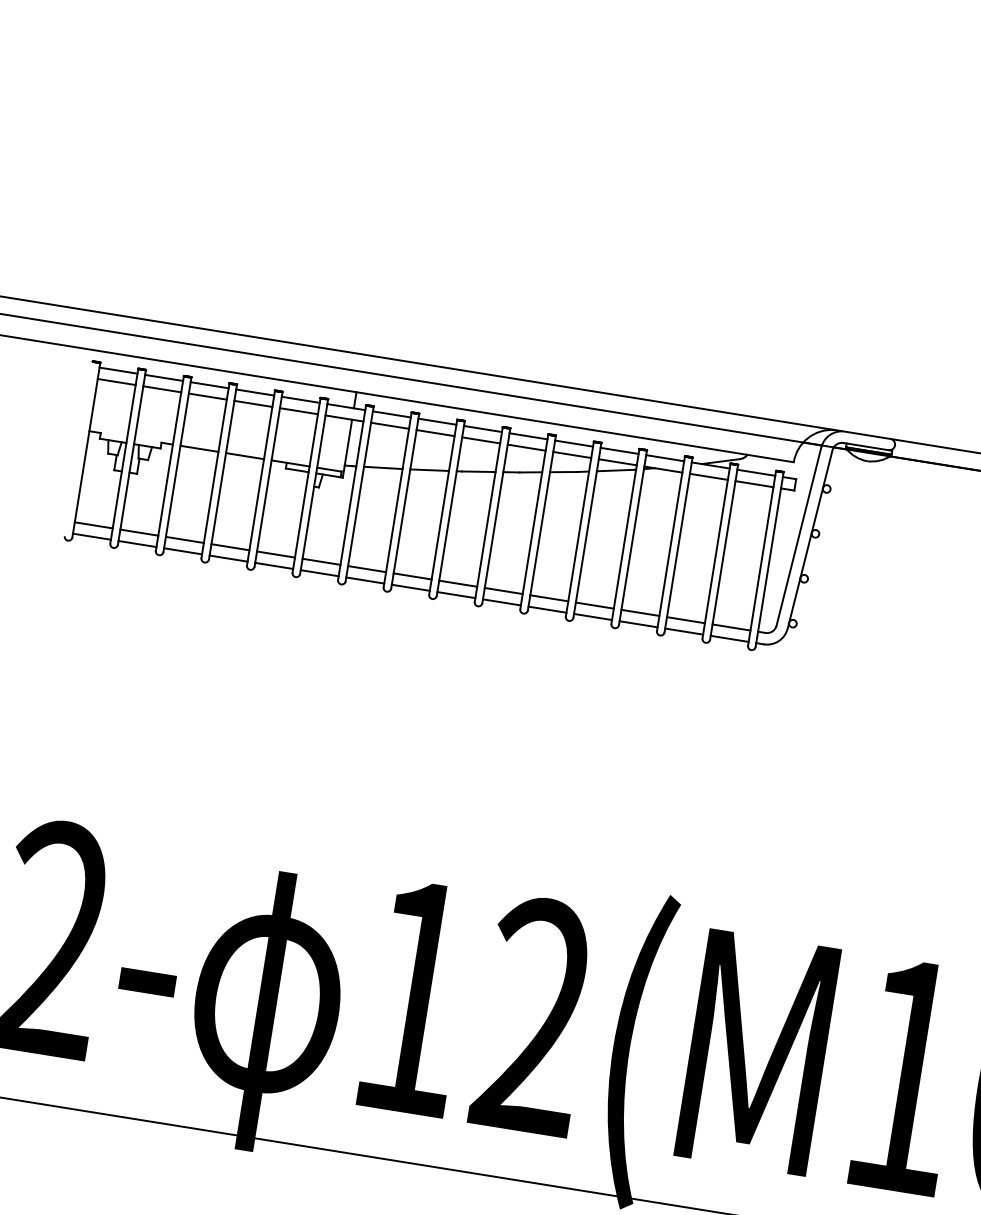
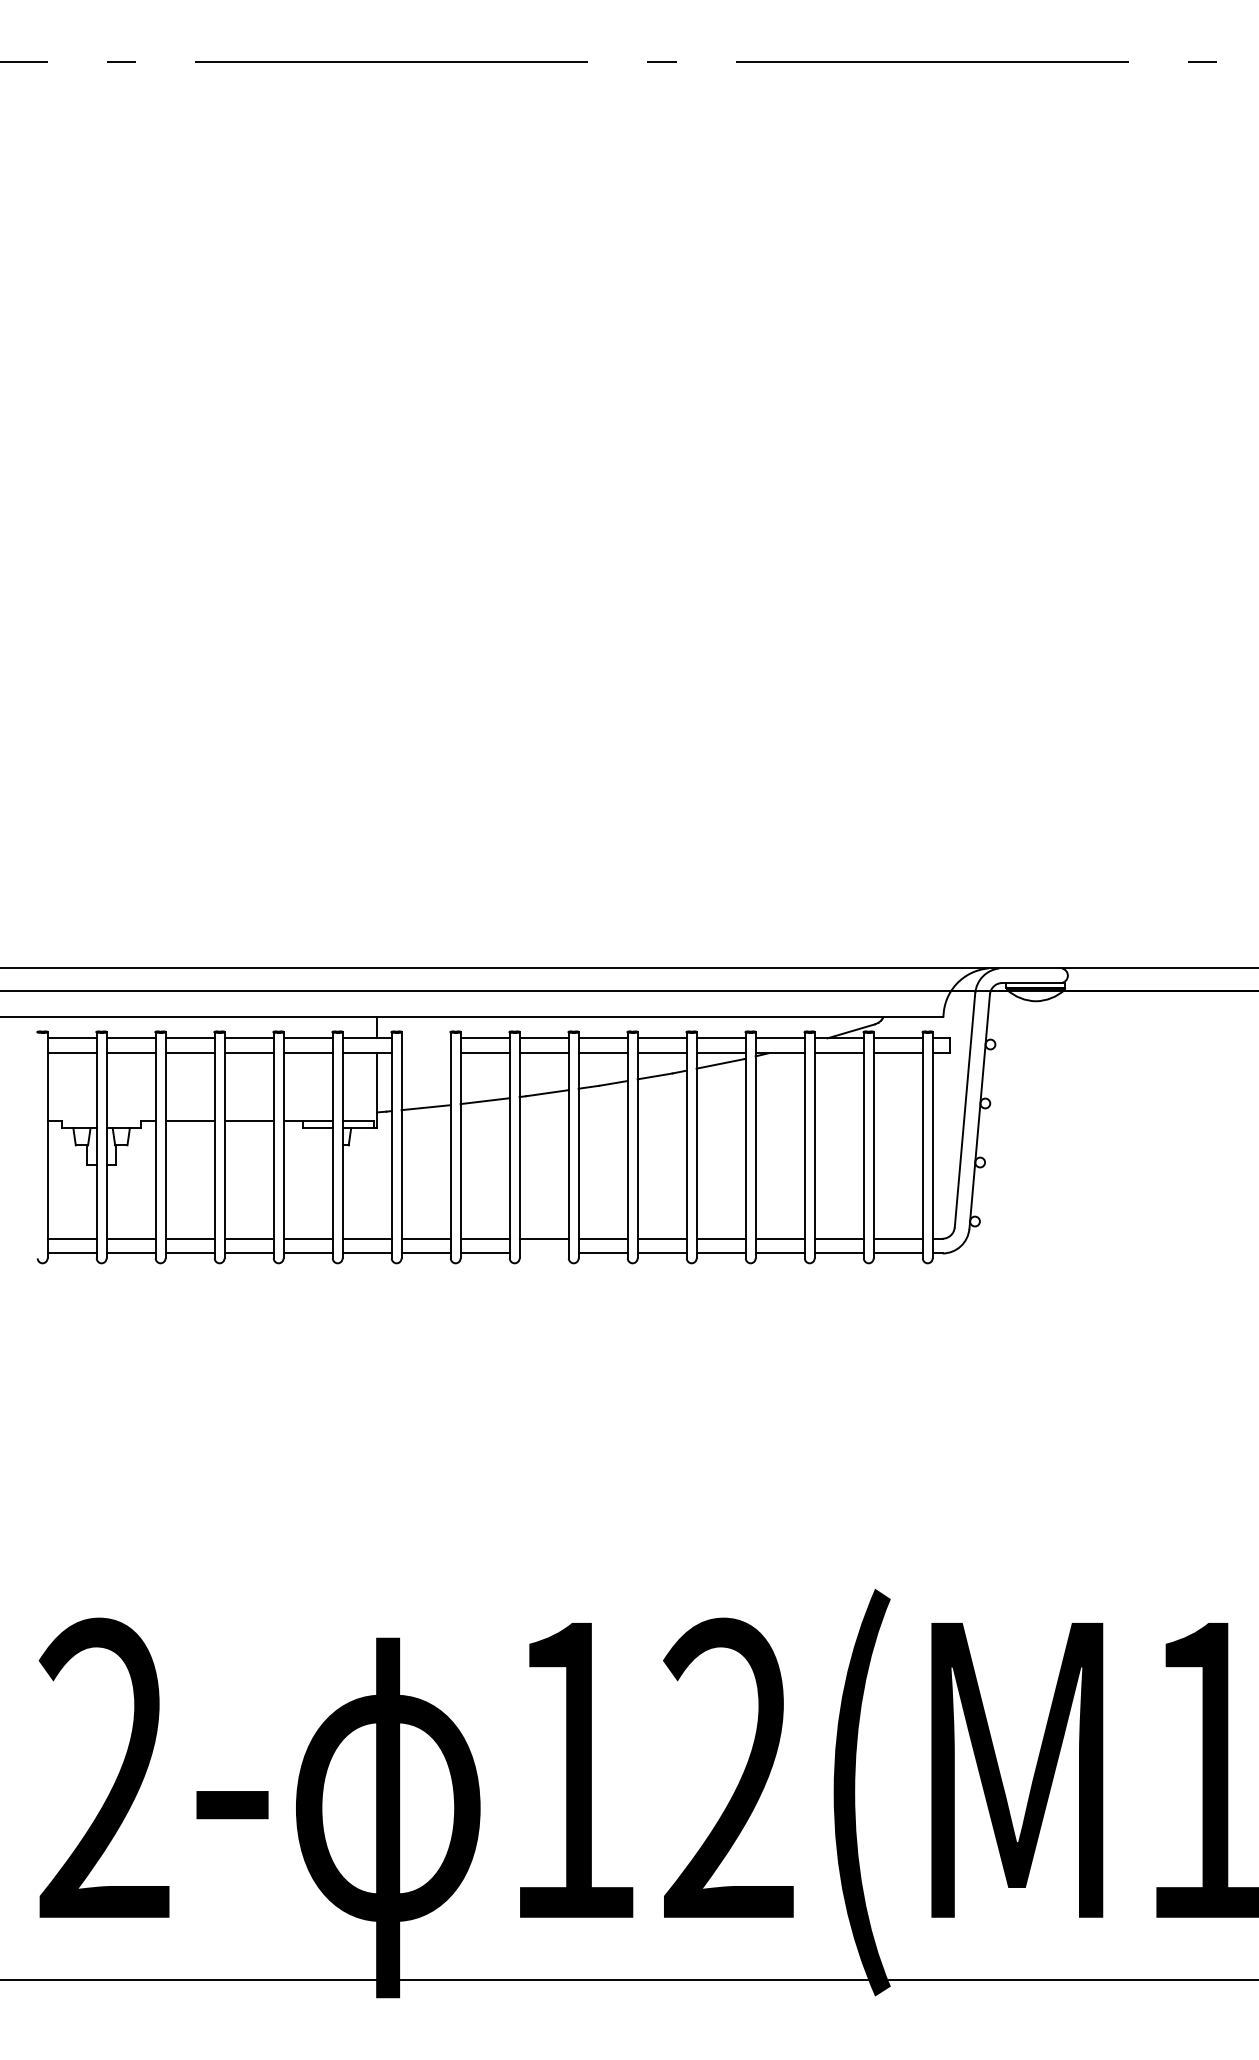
line: (391, 414) -> (425, 1038), removed
line: (389, 426) -> (425, 1053), removed
line: (455, 595) -> (543, 1253), removed

